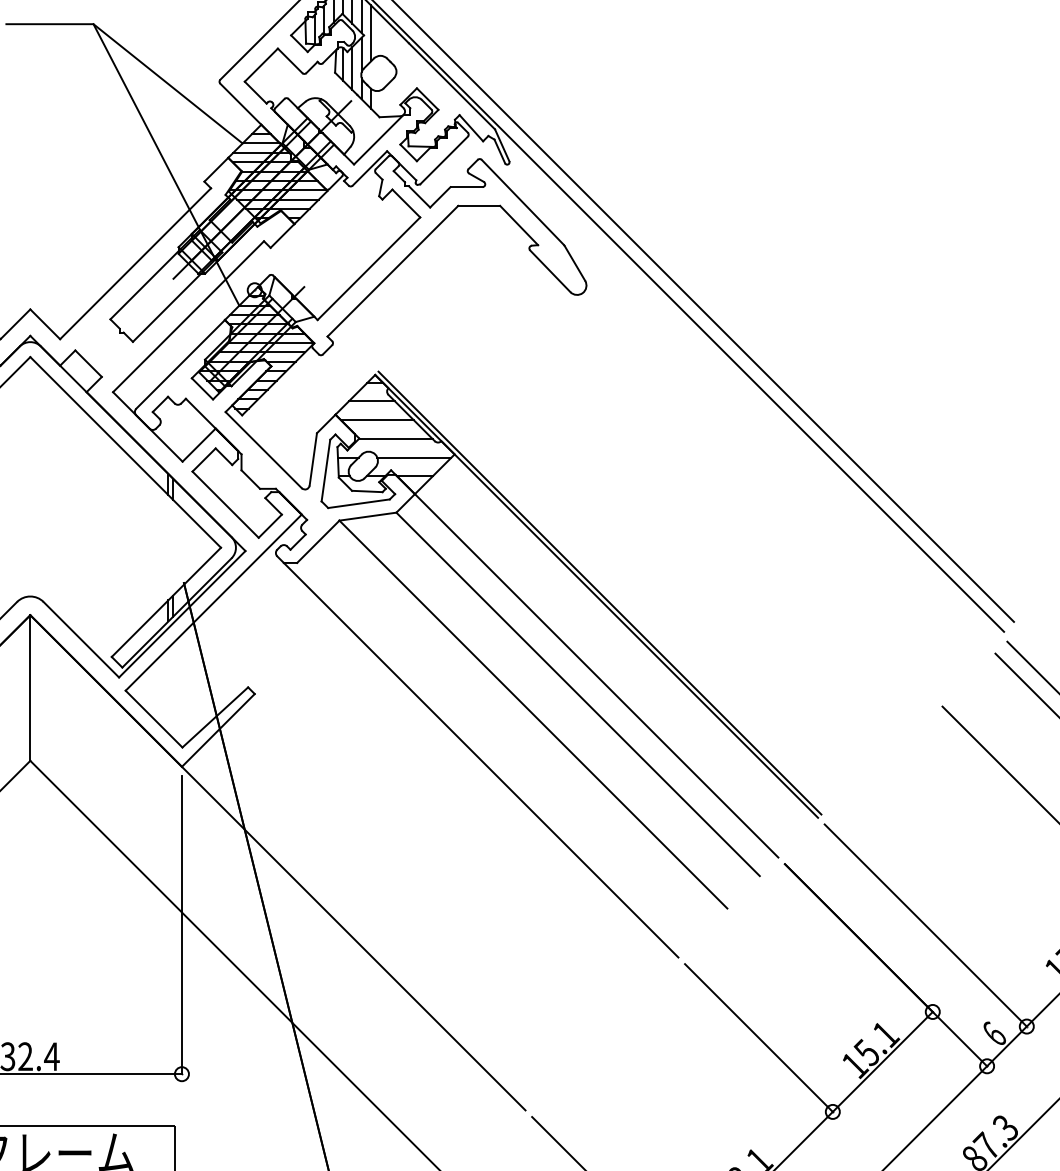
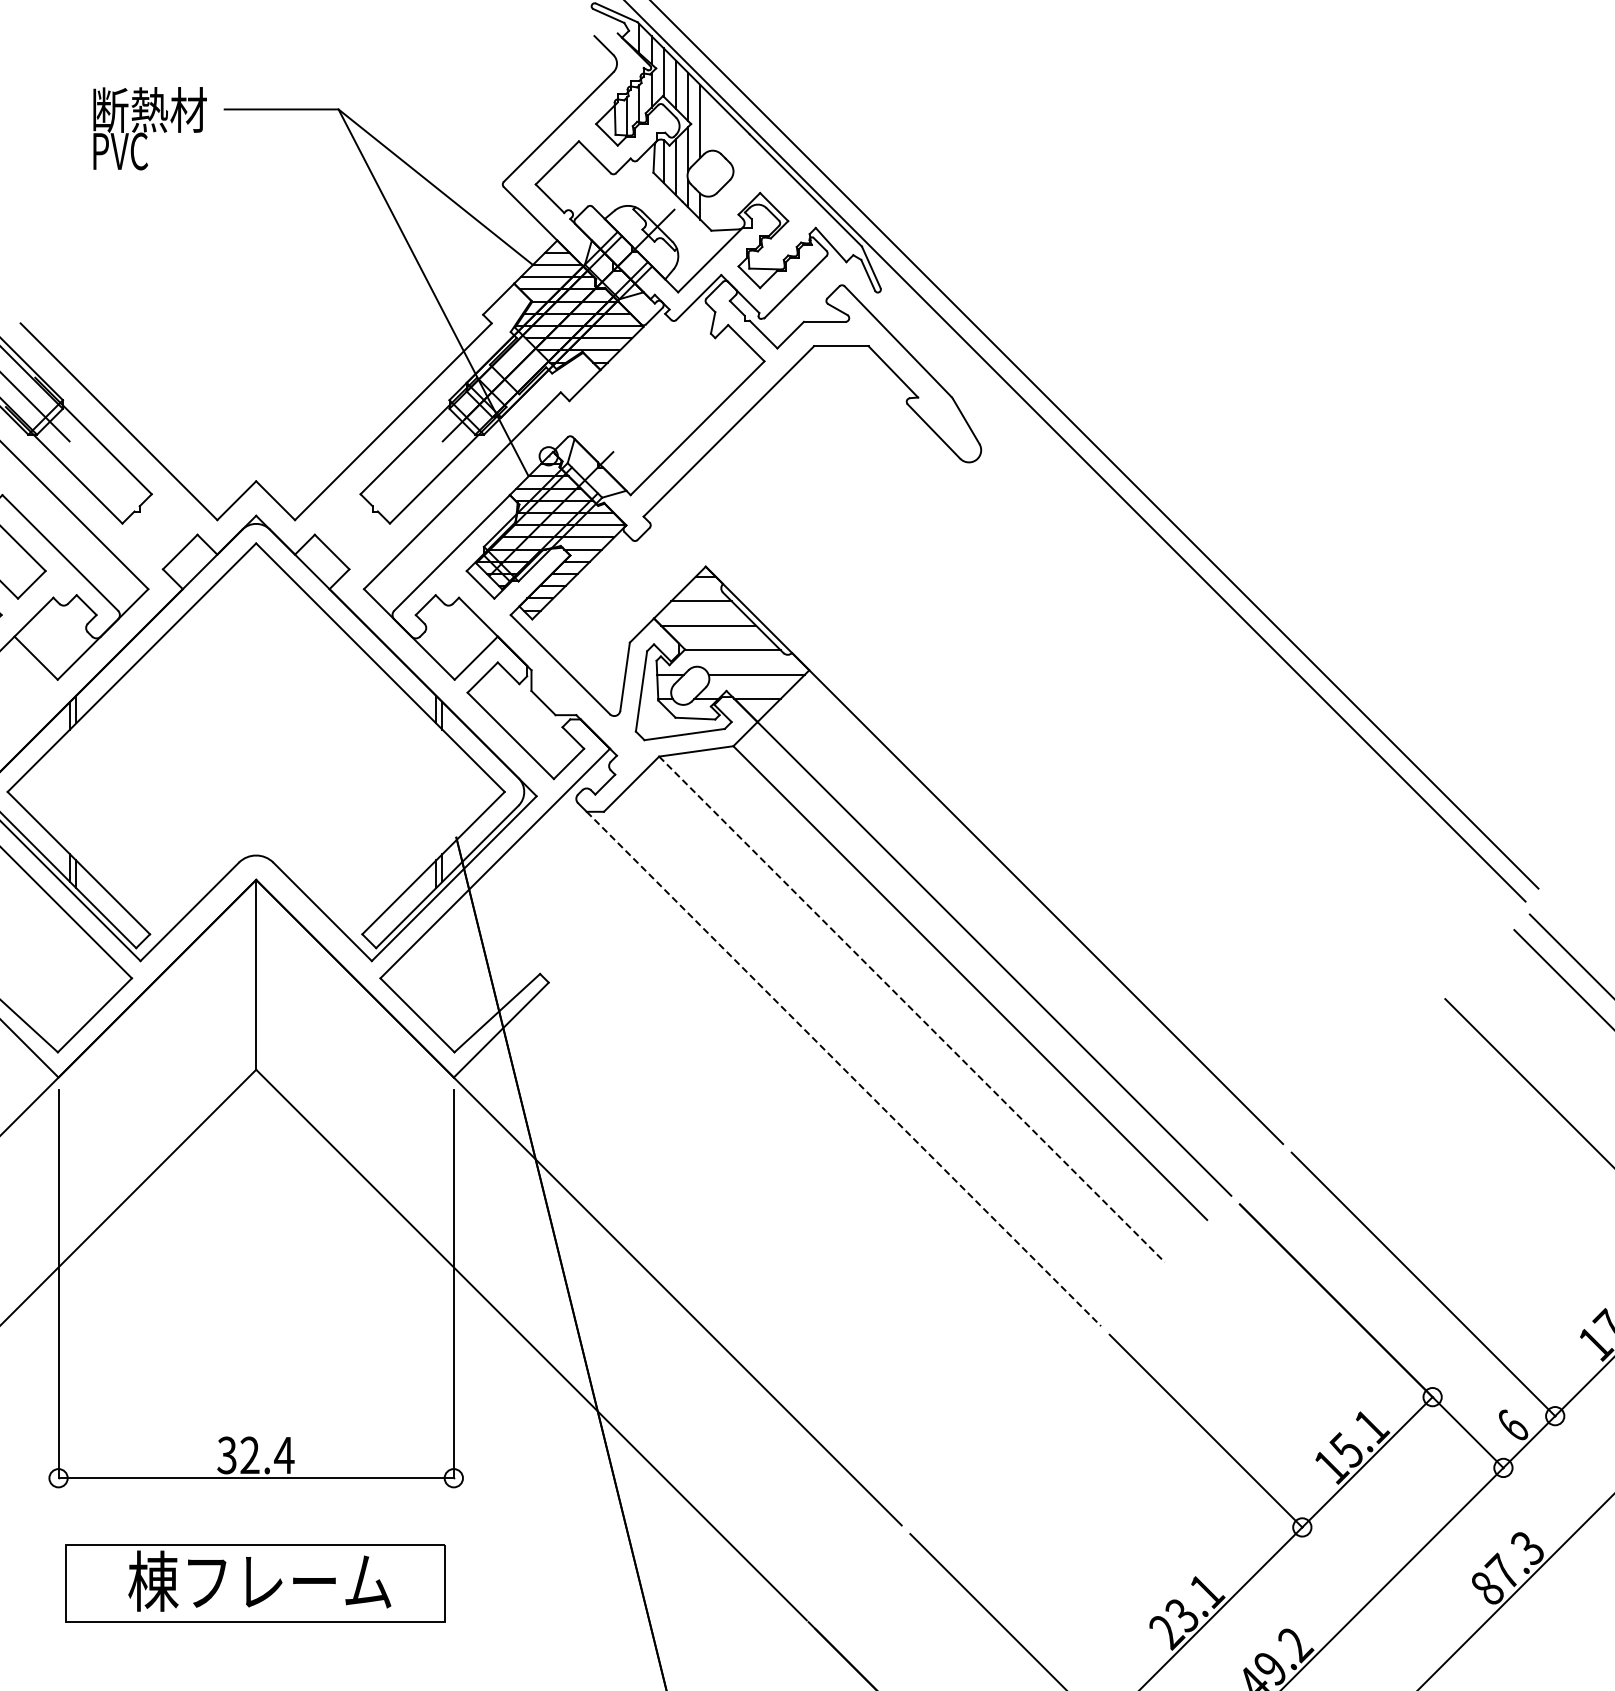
line: (599, 592) -> (998, 850), removed
line: (533, 714) -> (912, 1009), solid -> dashed
line: (480, 759) -> (843, 1068), solid -> dashed

